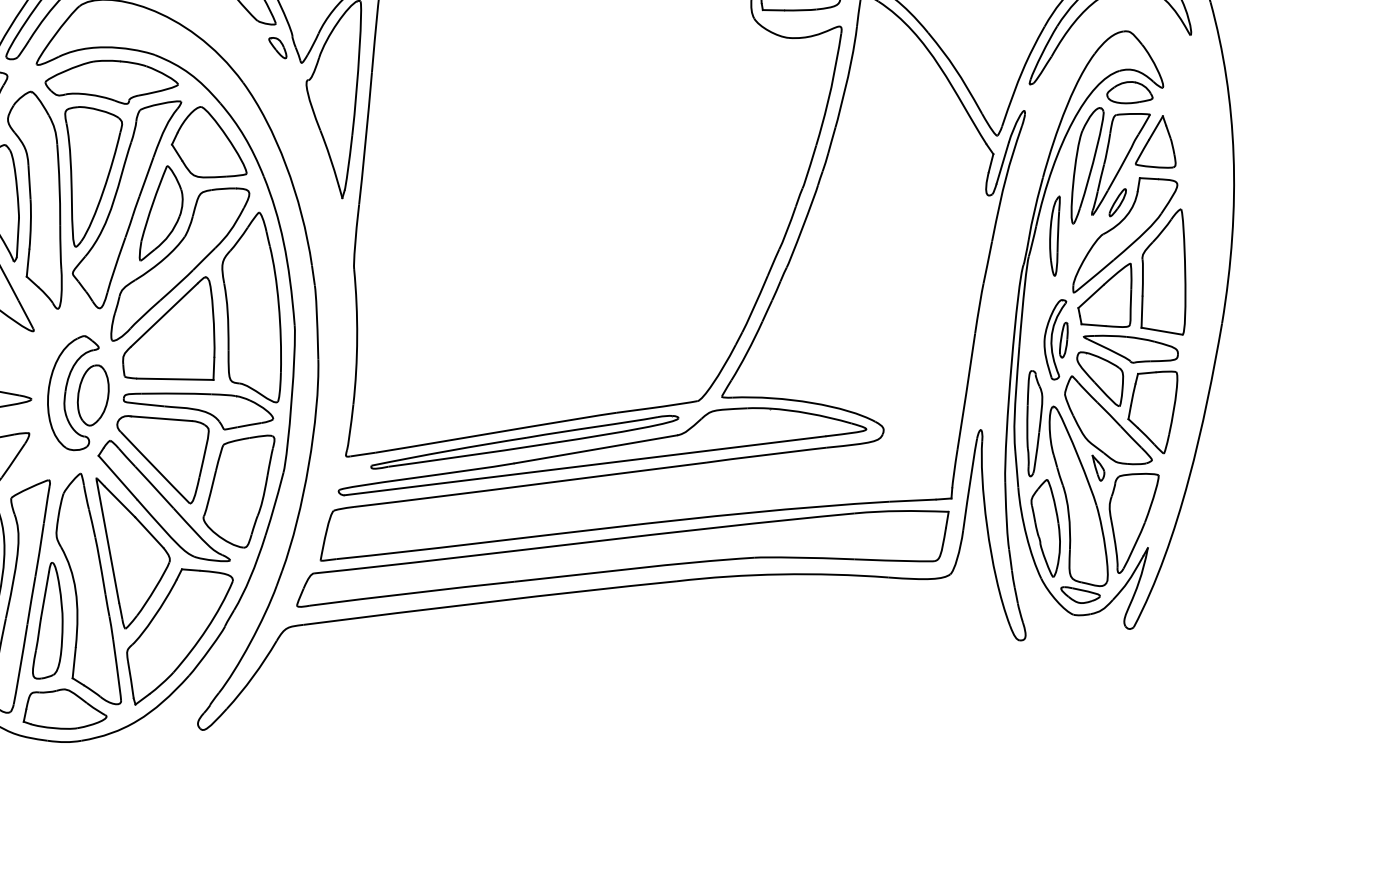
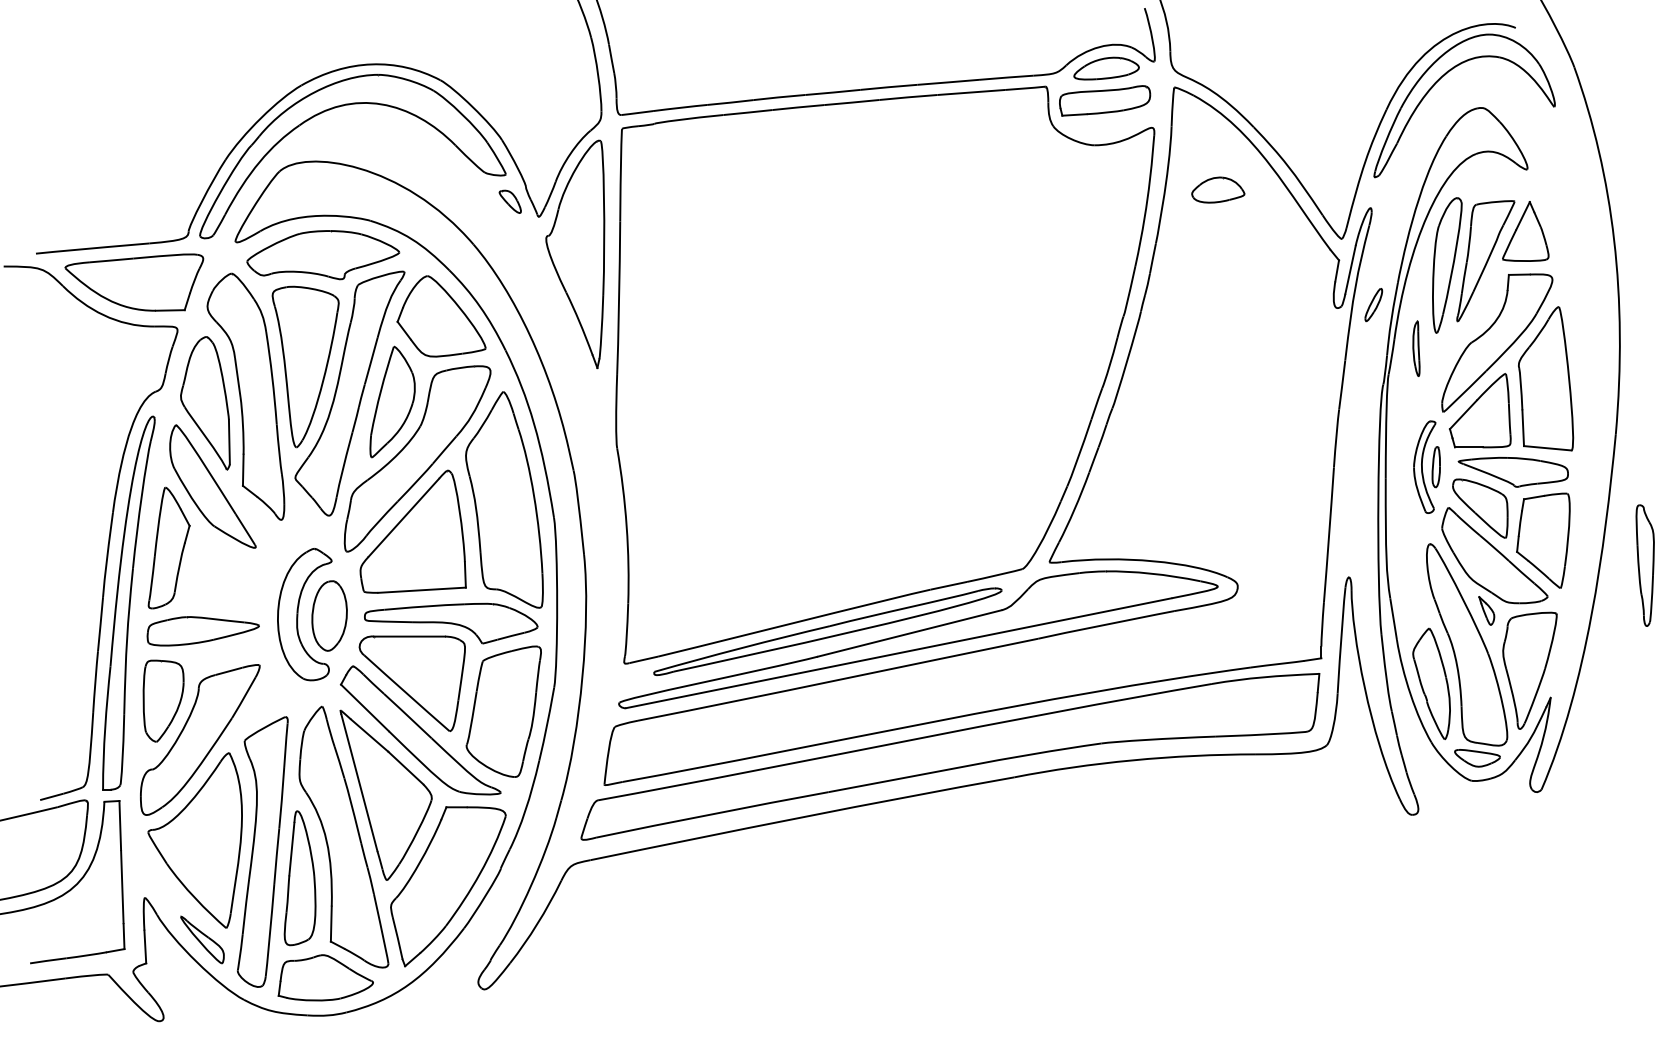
part: (1130, 92) -> (1218, 189), moved
part: (1117, 203) -> (1373, 305), moved
part: (1054, 235) -> (1416, 348), size x0.6
part: (1032, 423) -> (1644, 565), moved

